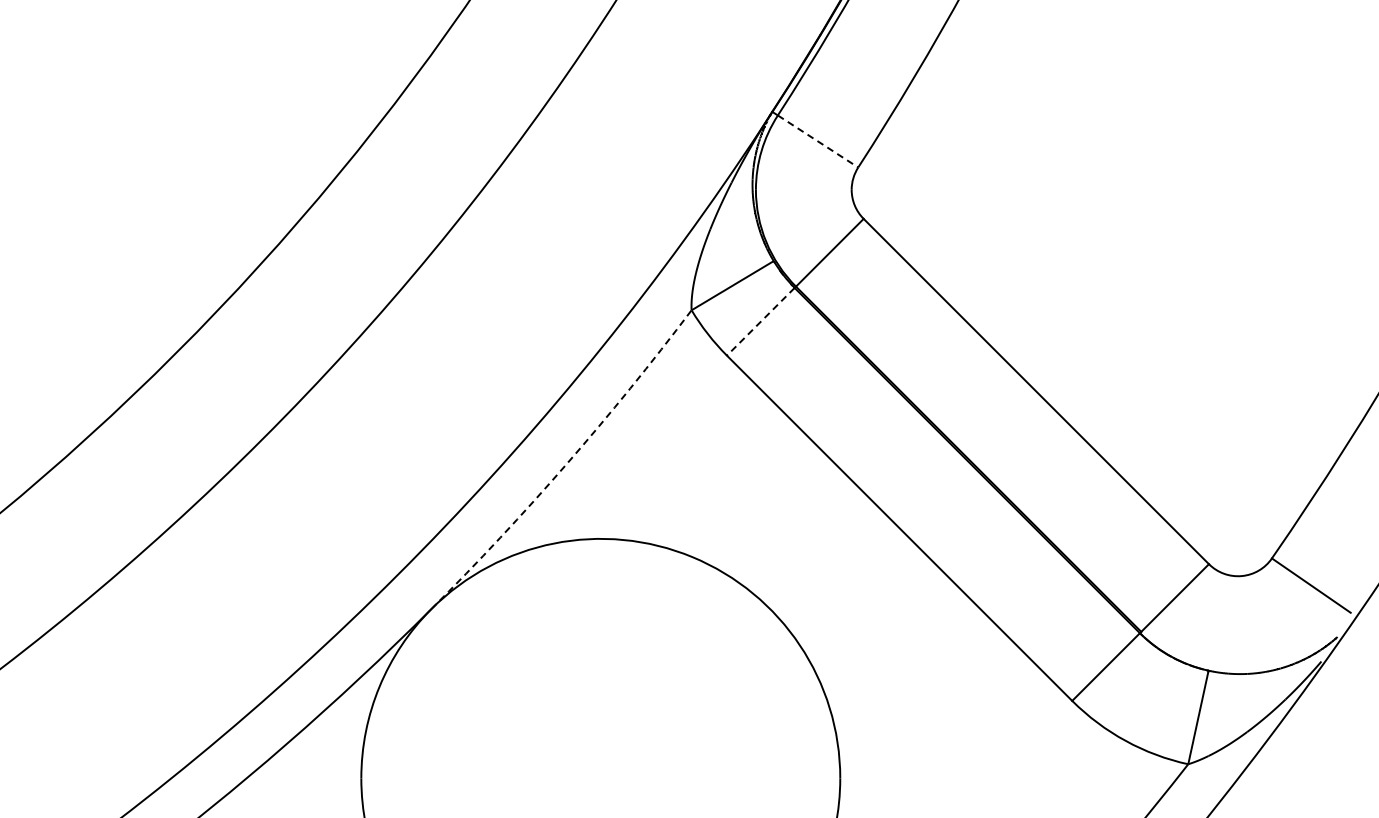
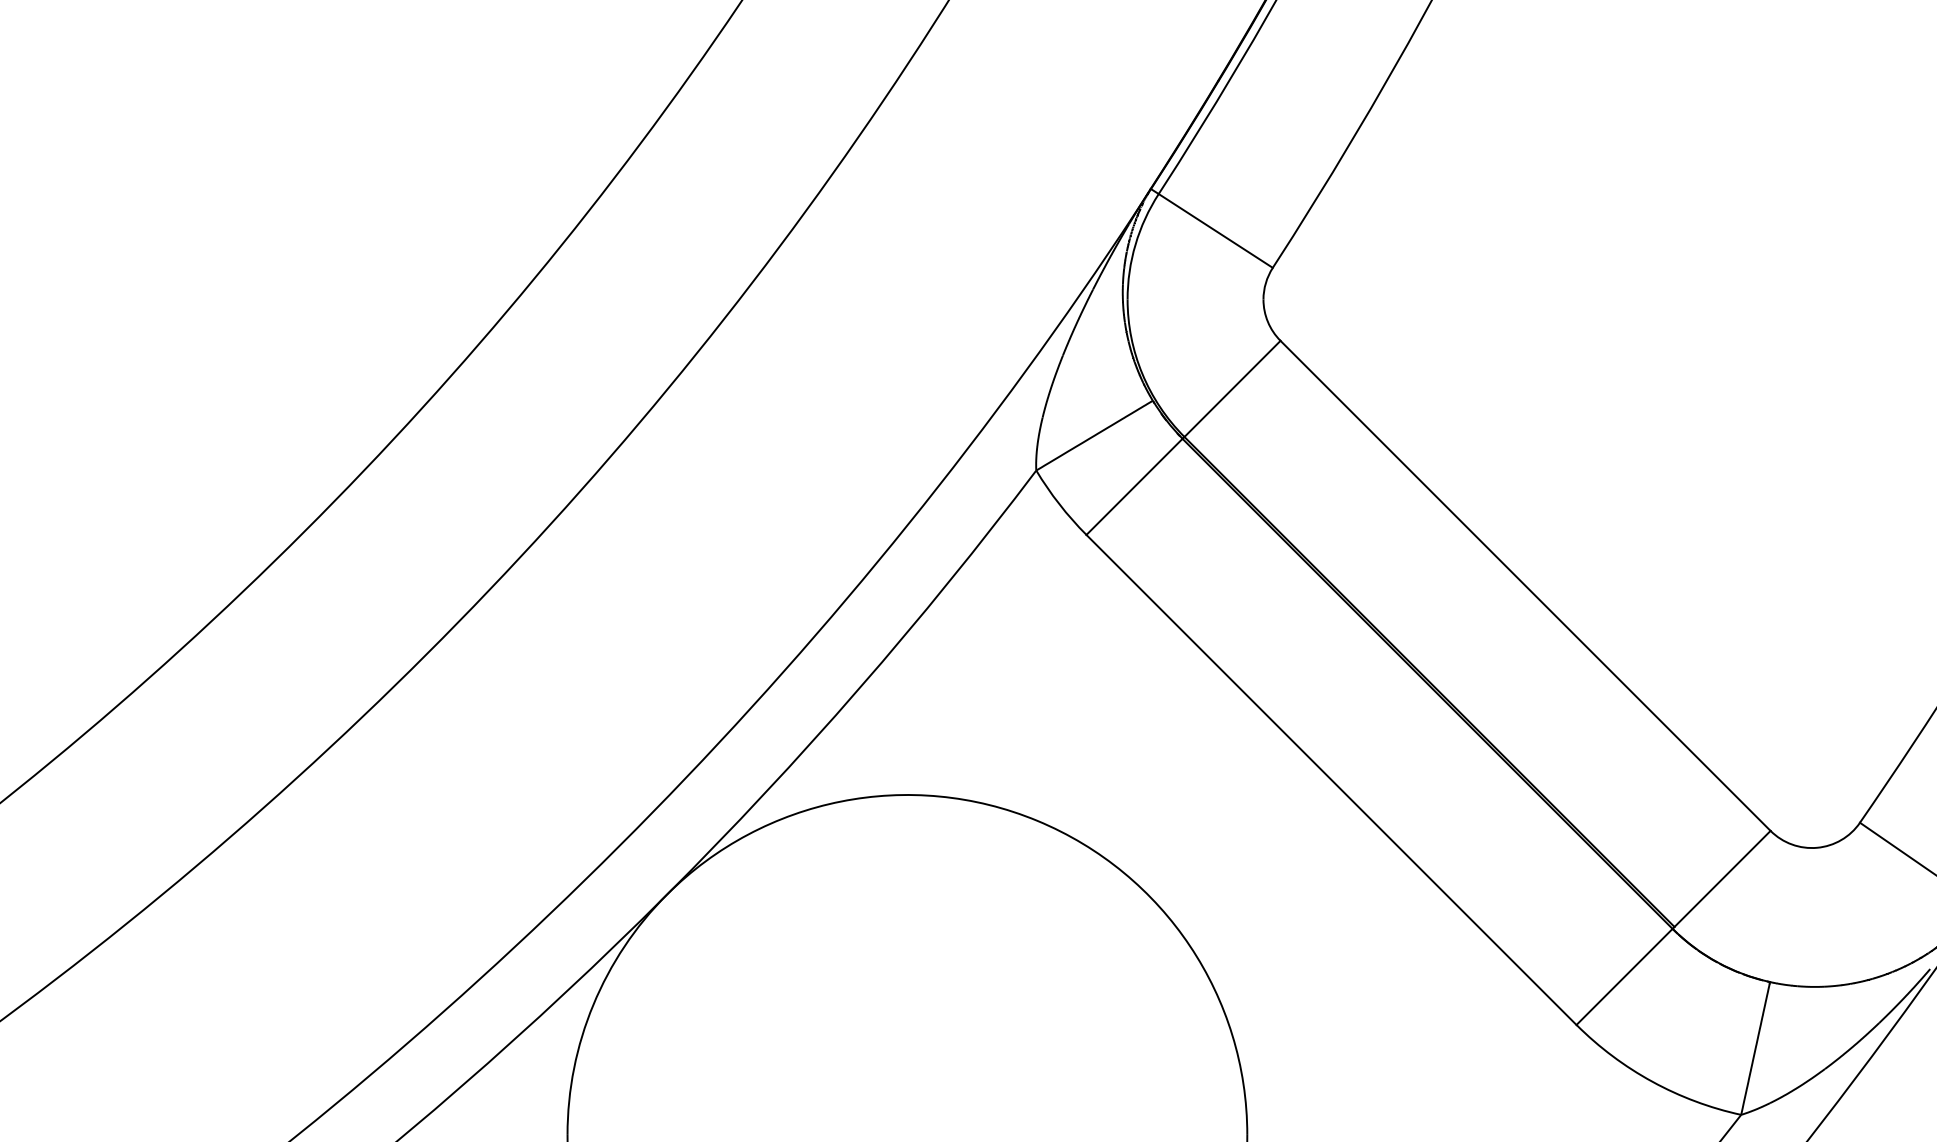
line: (818, 141) -> (1216, 230), dashed -> solid
line: (760, 321) -> (1134, 486), dashed -> solid
arc: (566, 464) -> (858, 689), dashed -> solid

